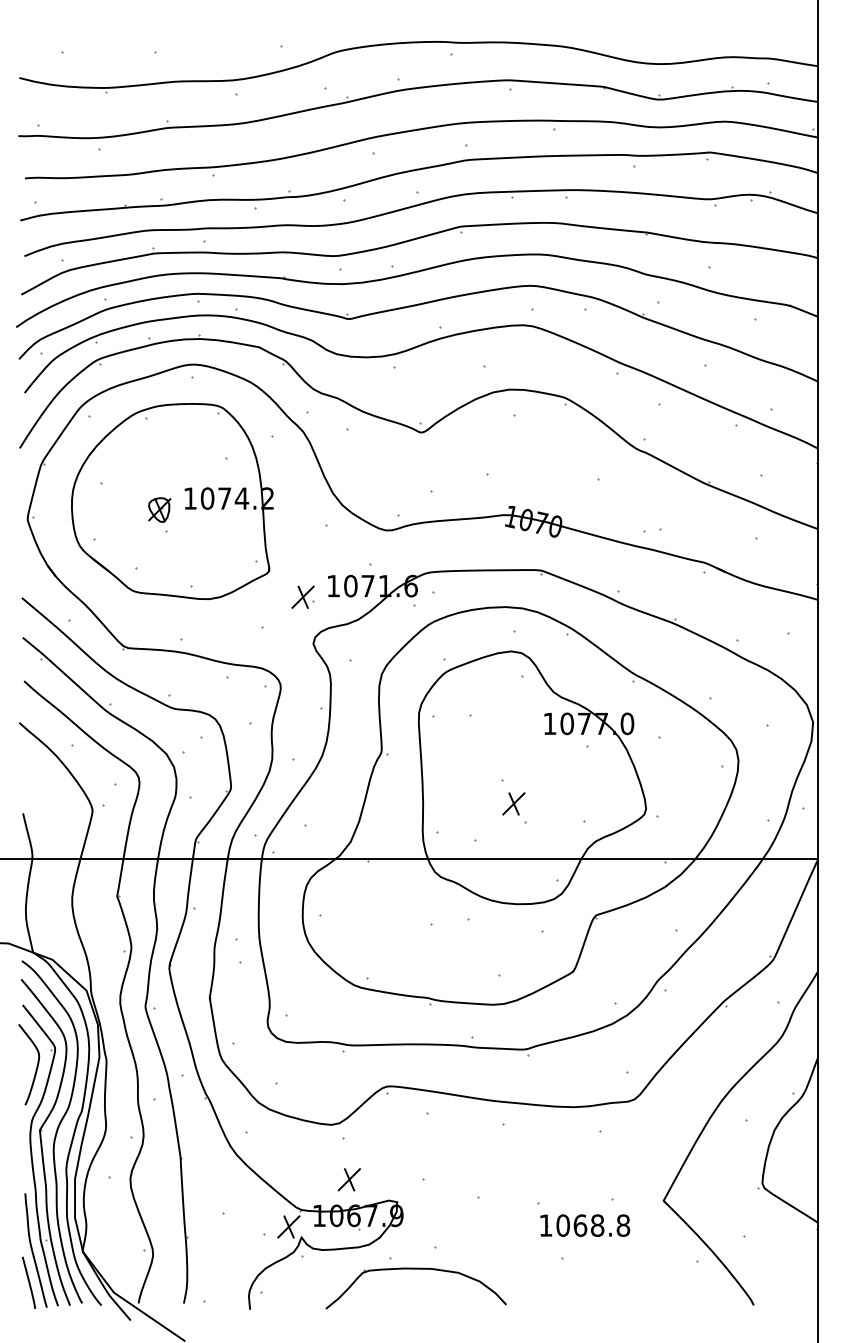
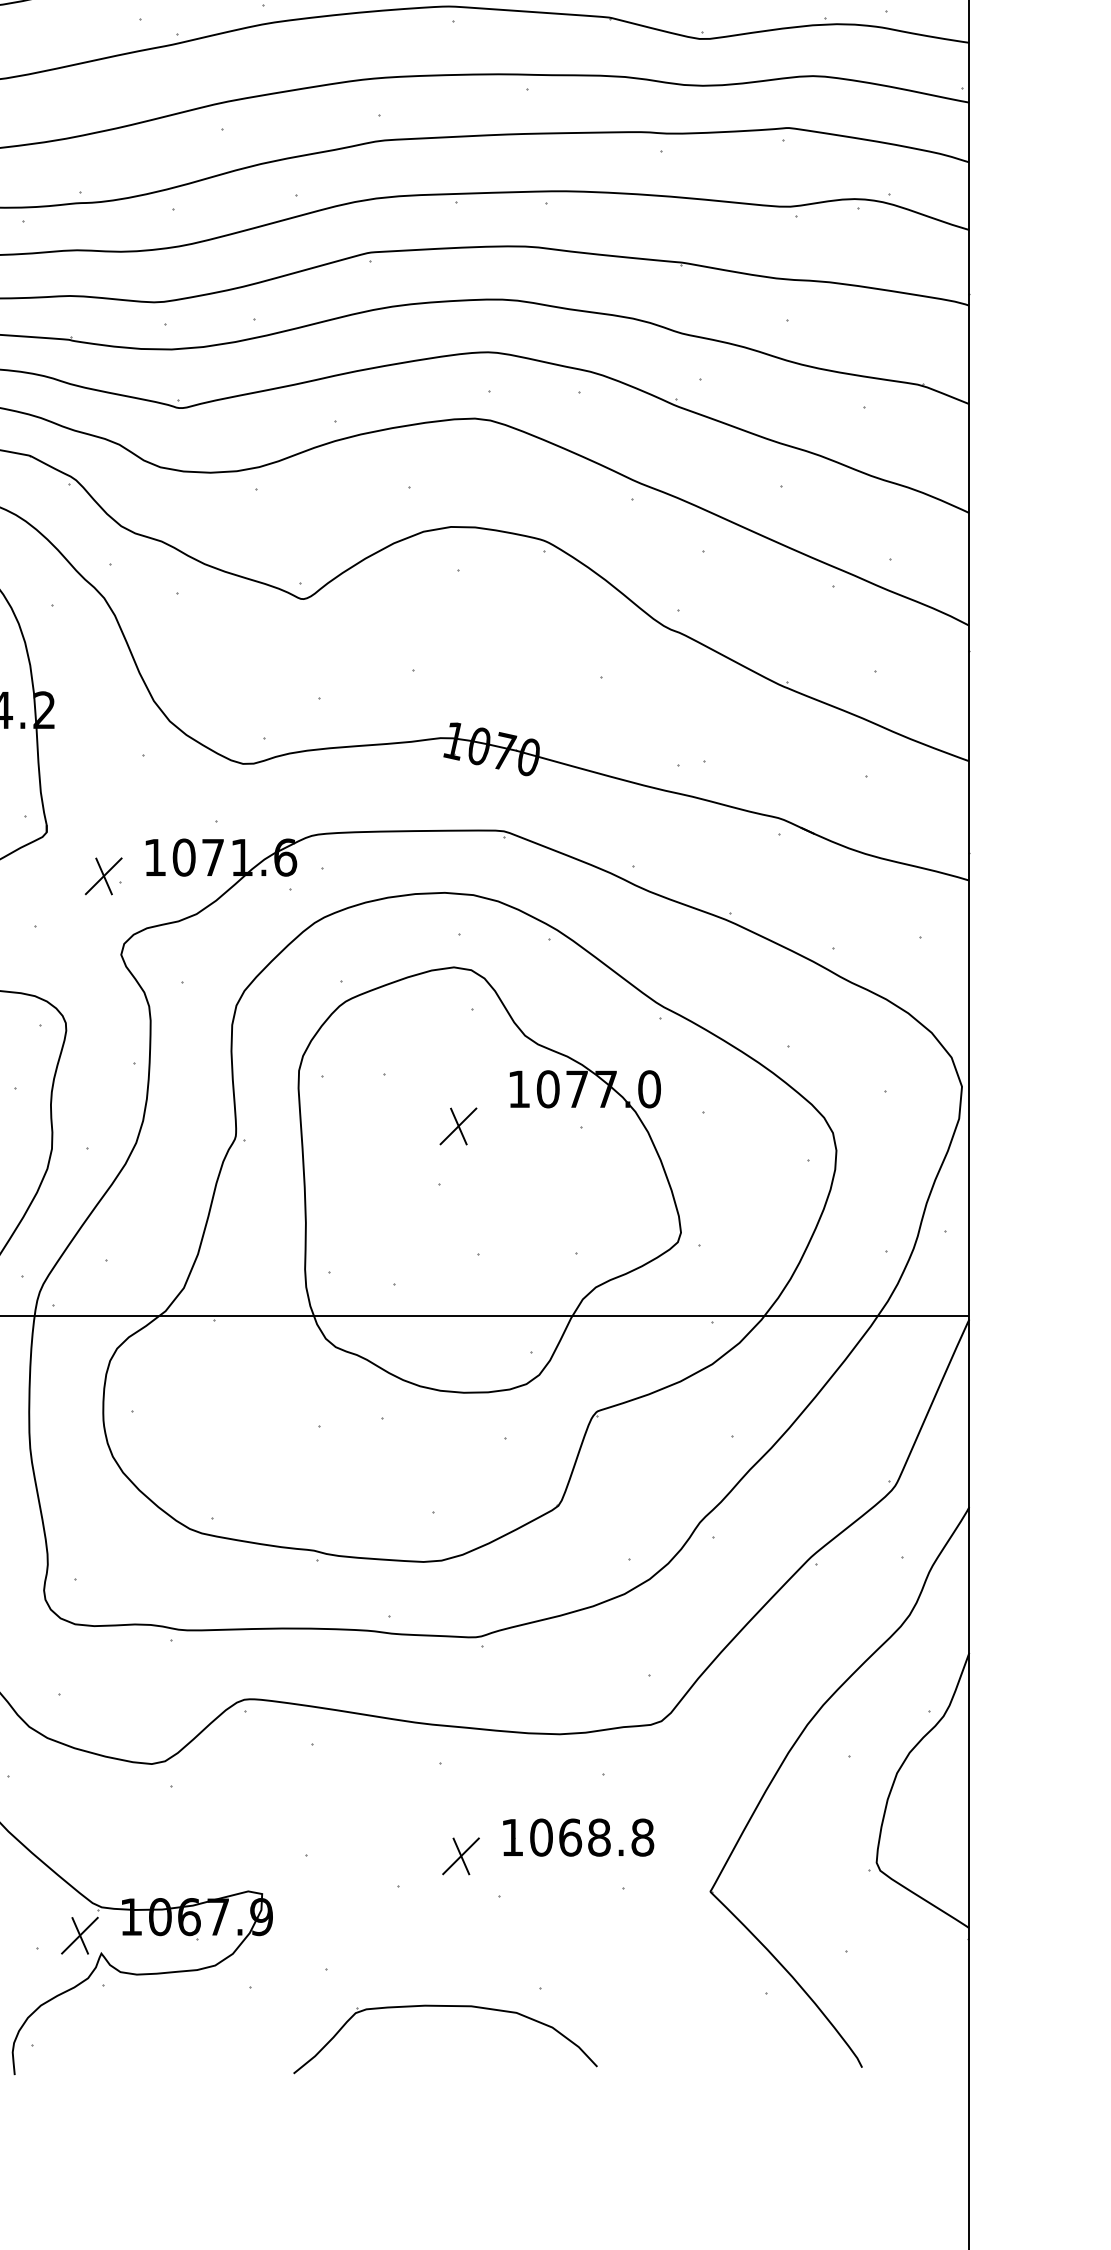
part: (513, 803) -> (457, 1125), moved
part: (348, 1179) -> (459, 1855), moved
part: (585, 1225) -> (579, 1837), moved
part: (415, 1269) -> (444, 2007), moved

